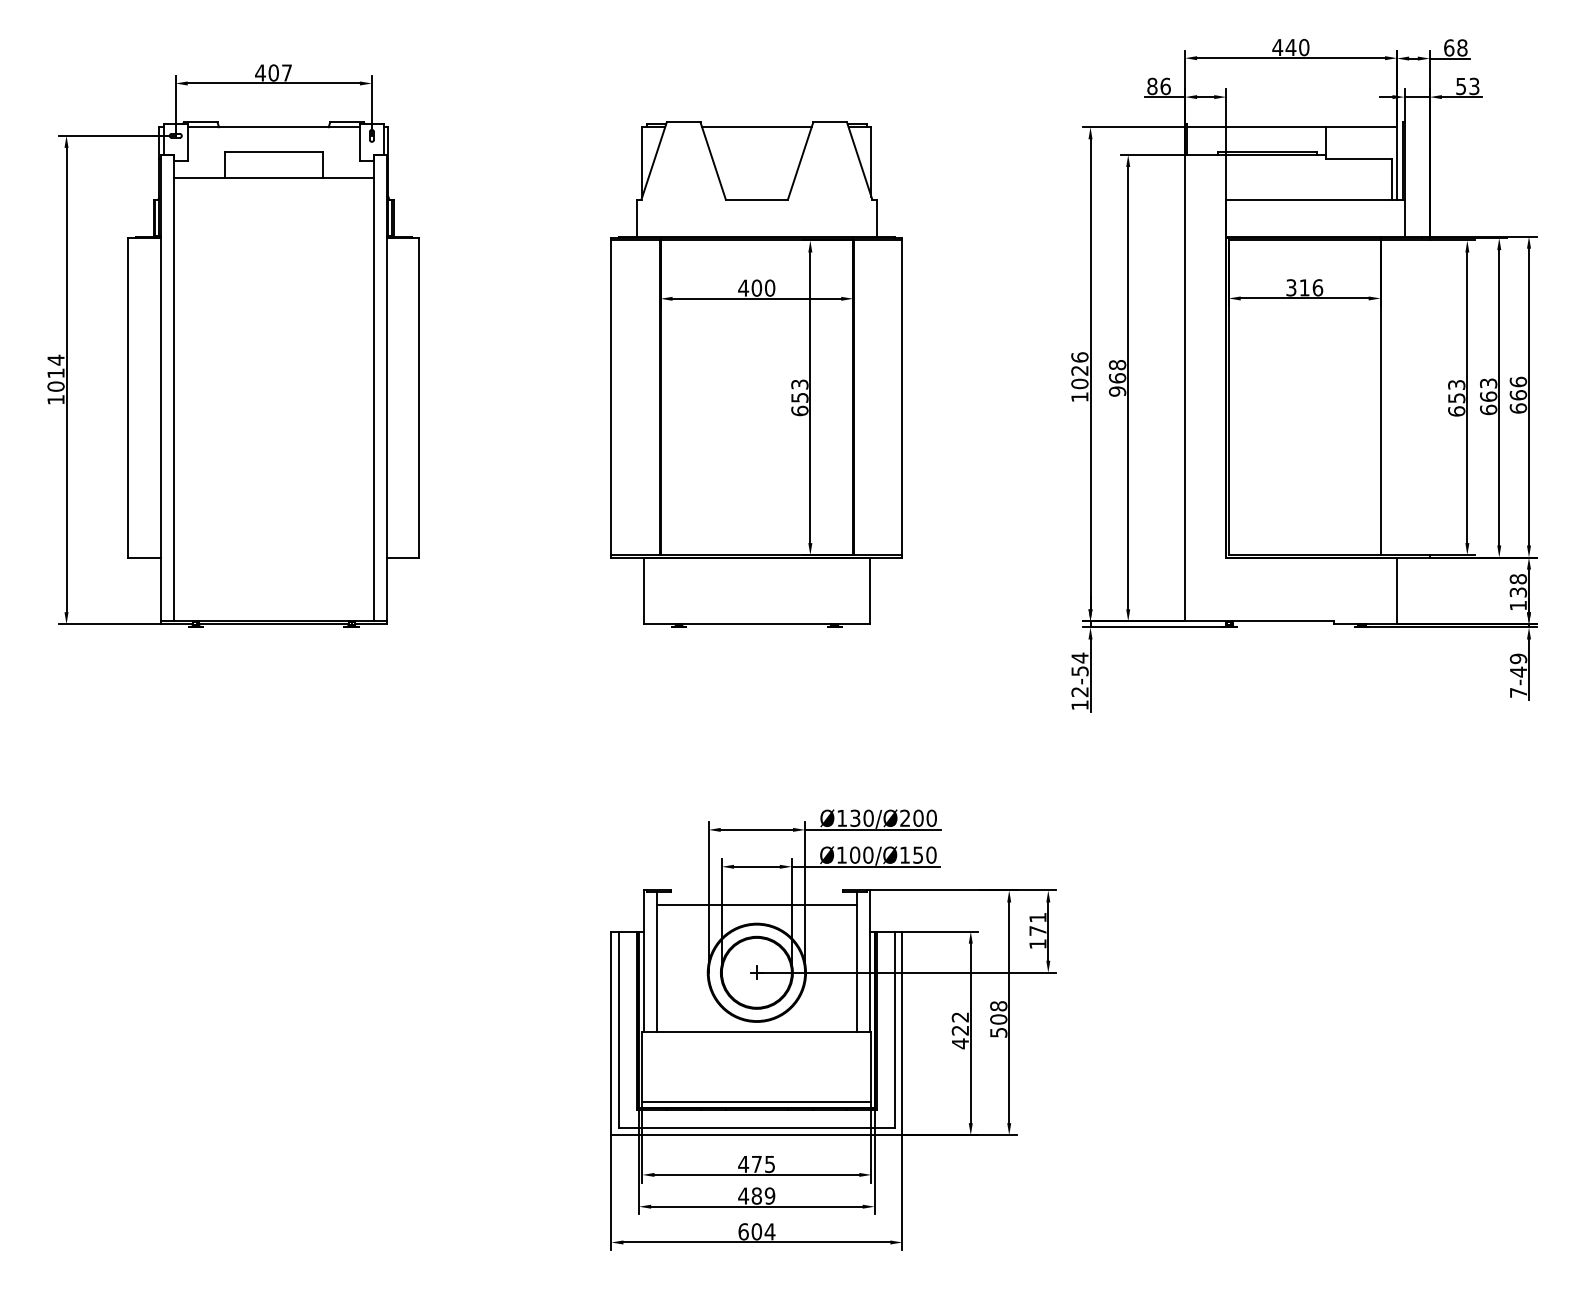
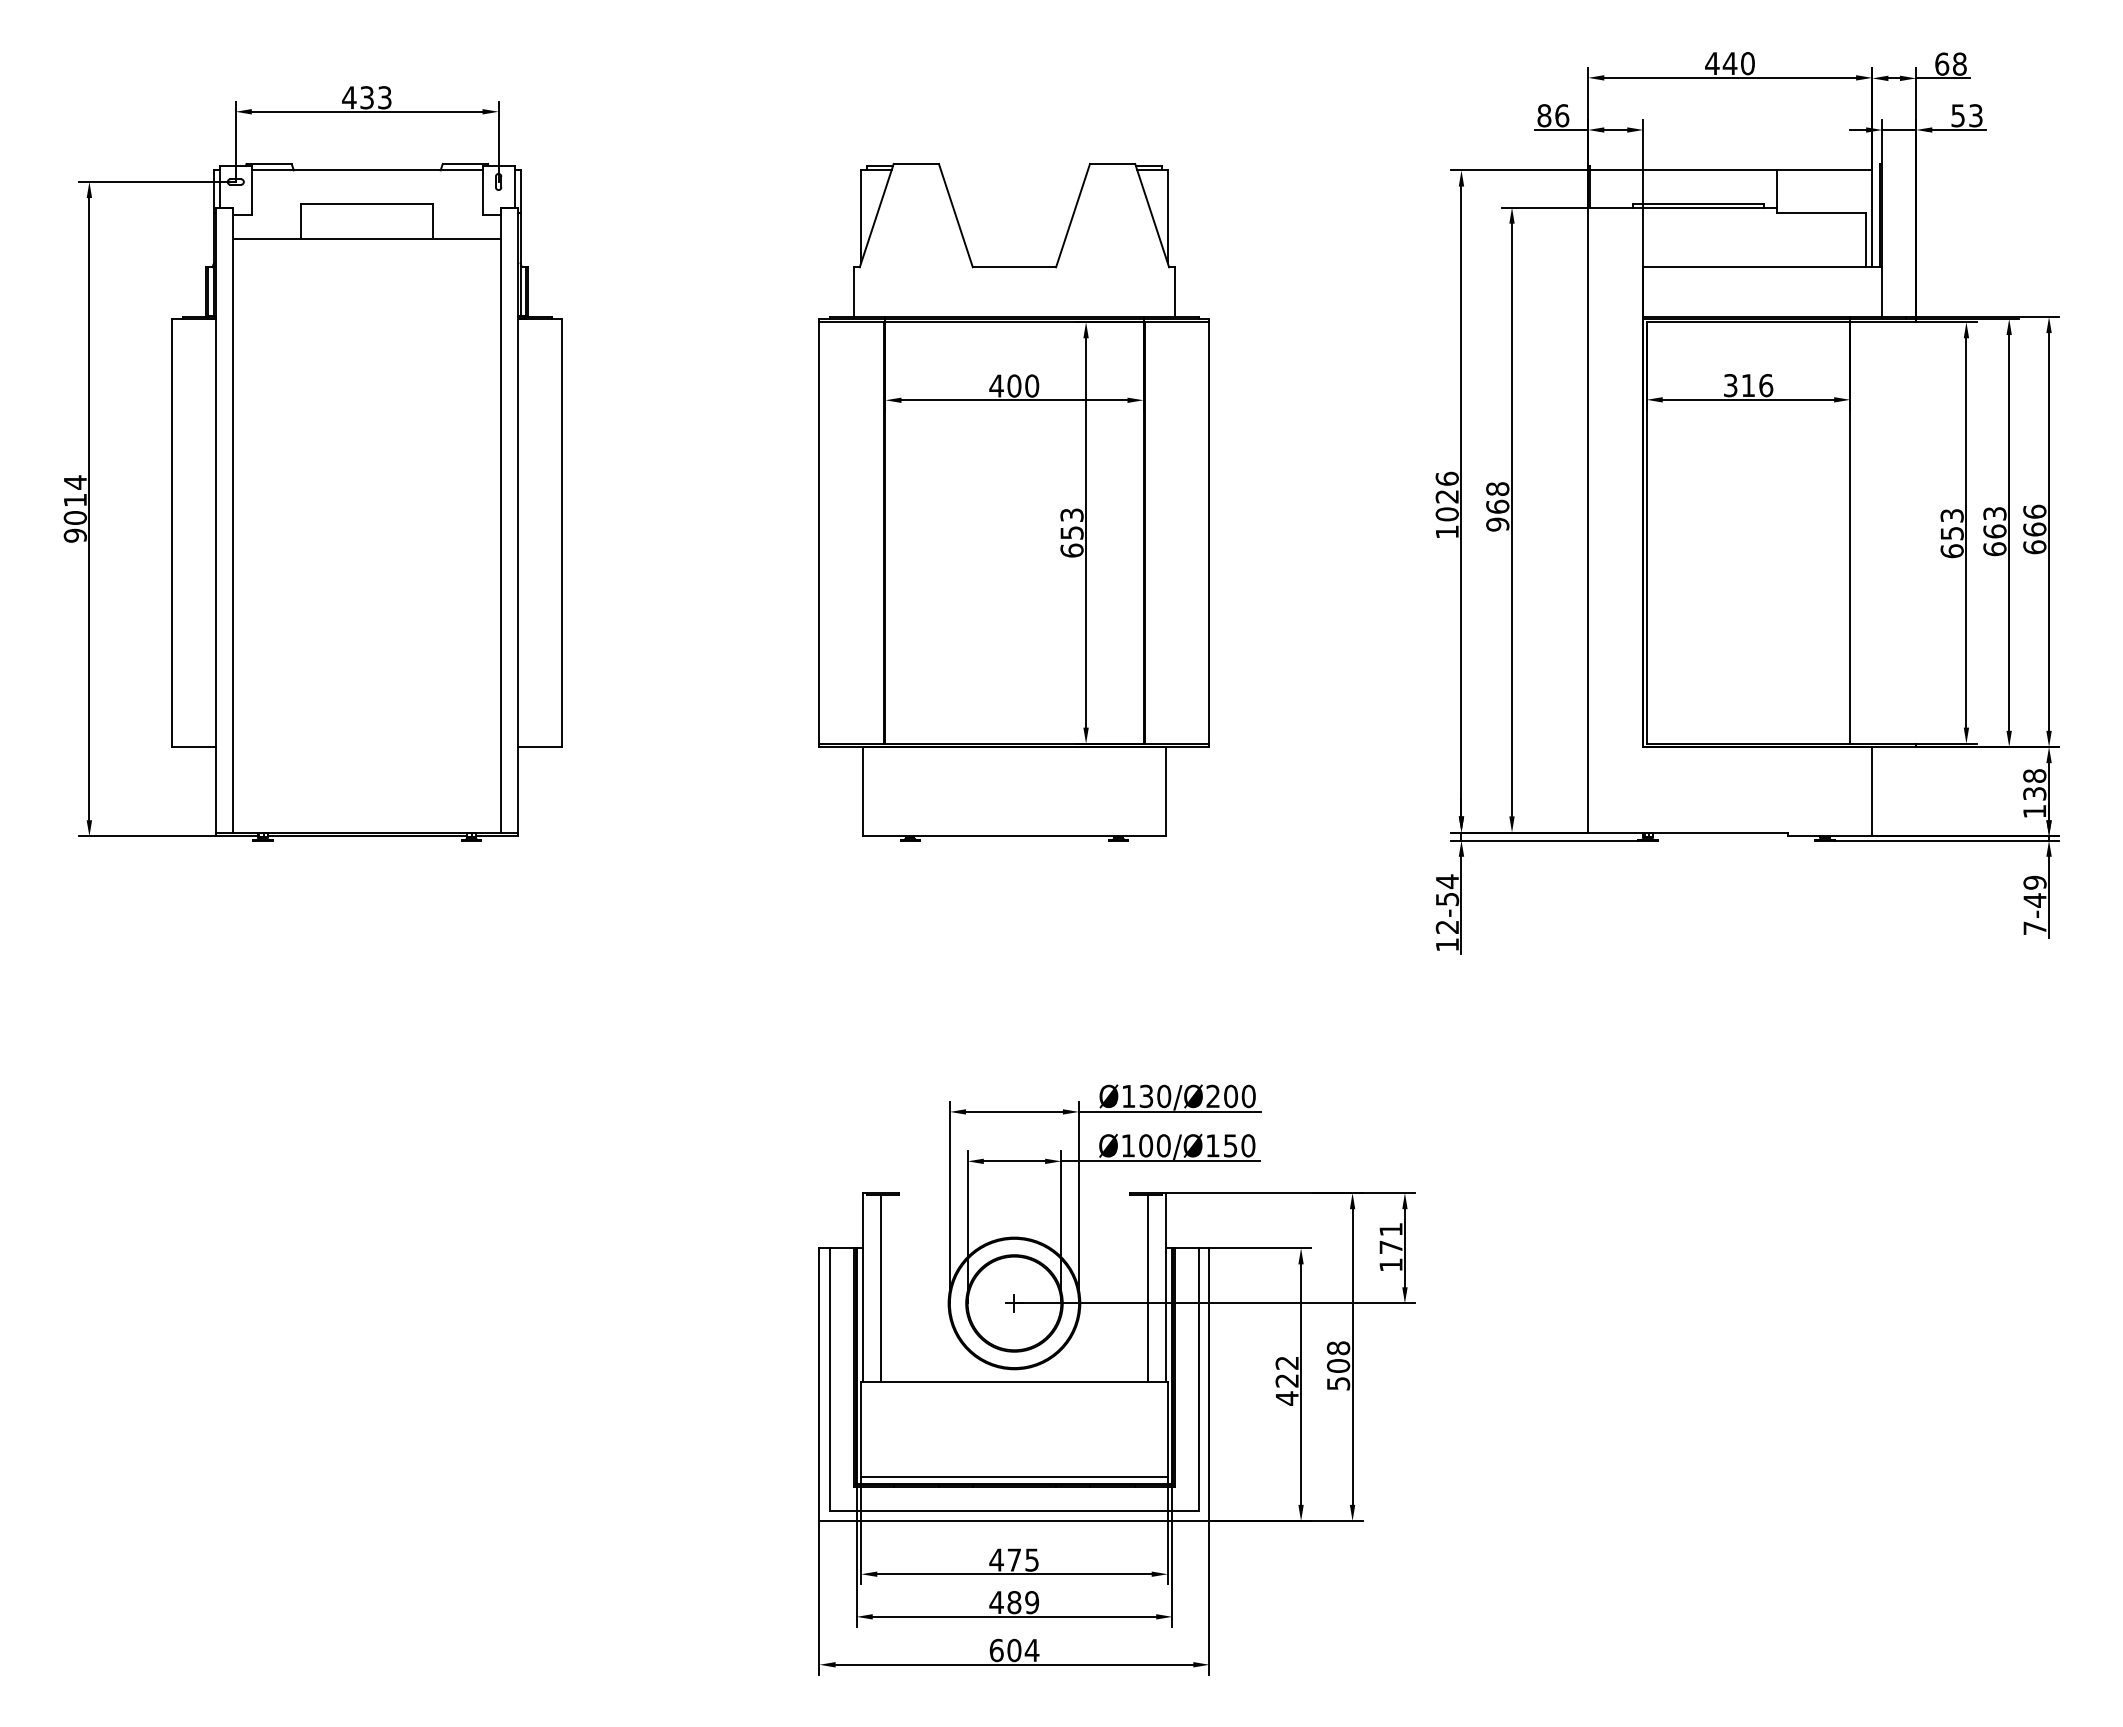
text: (280, 72) -> (375, 97), 407 -> 433
line: (756, 127) -> (1014, 170), removed
text: (56, 399) -> (75, 535), 1014 -> 9014
line: (756, 904) -> (1014, 1212), removed

